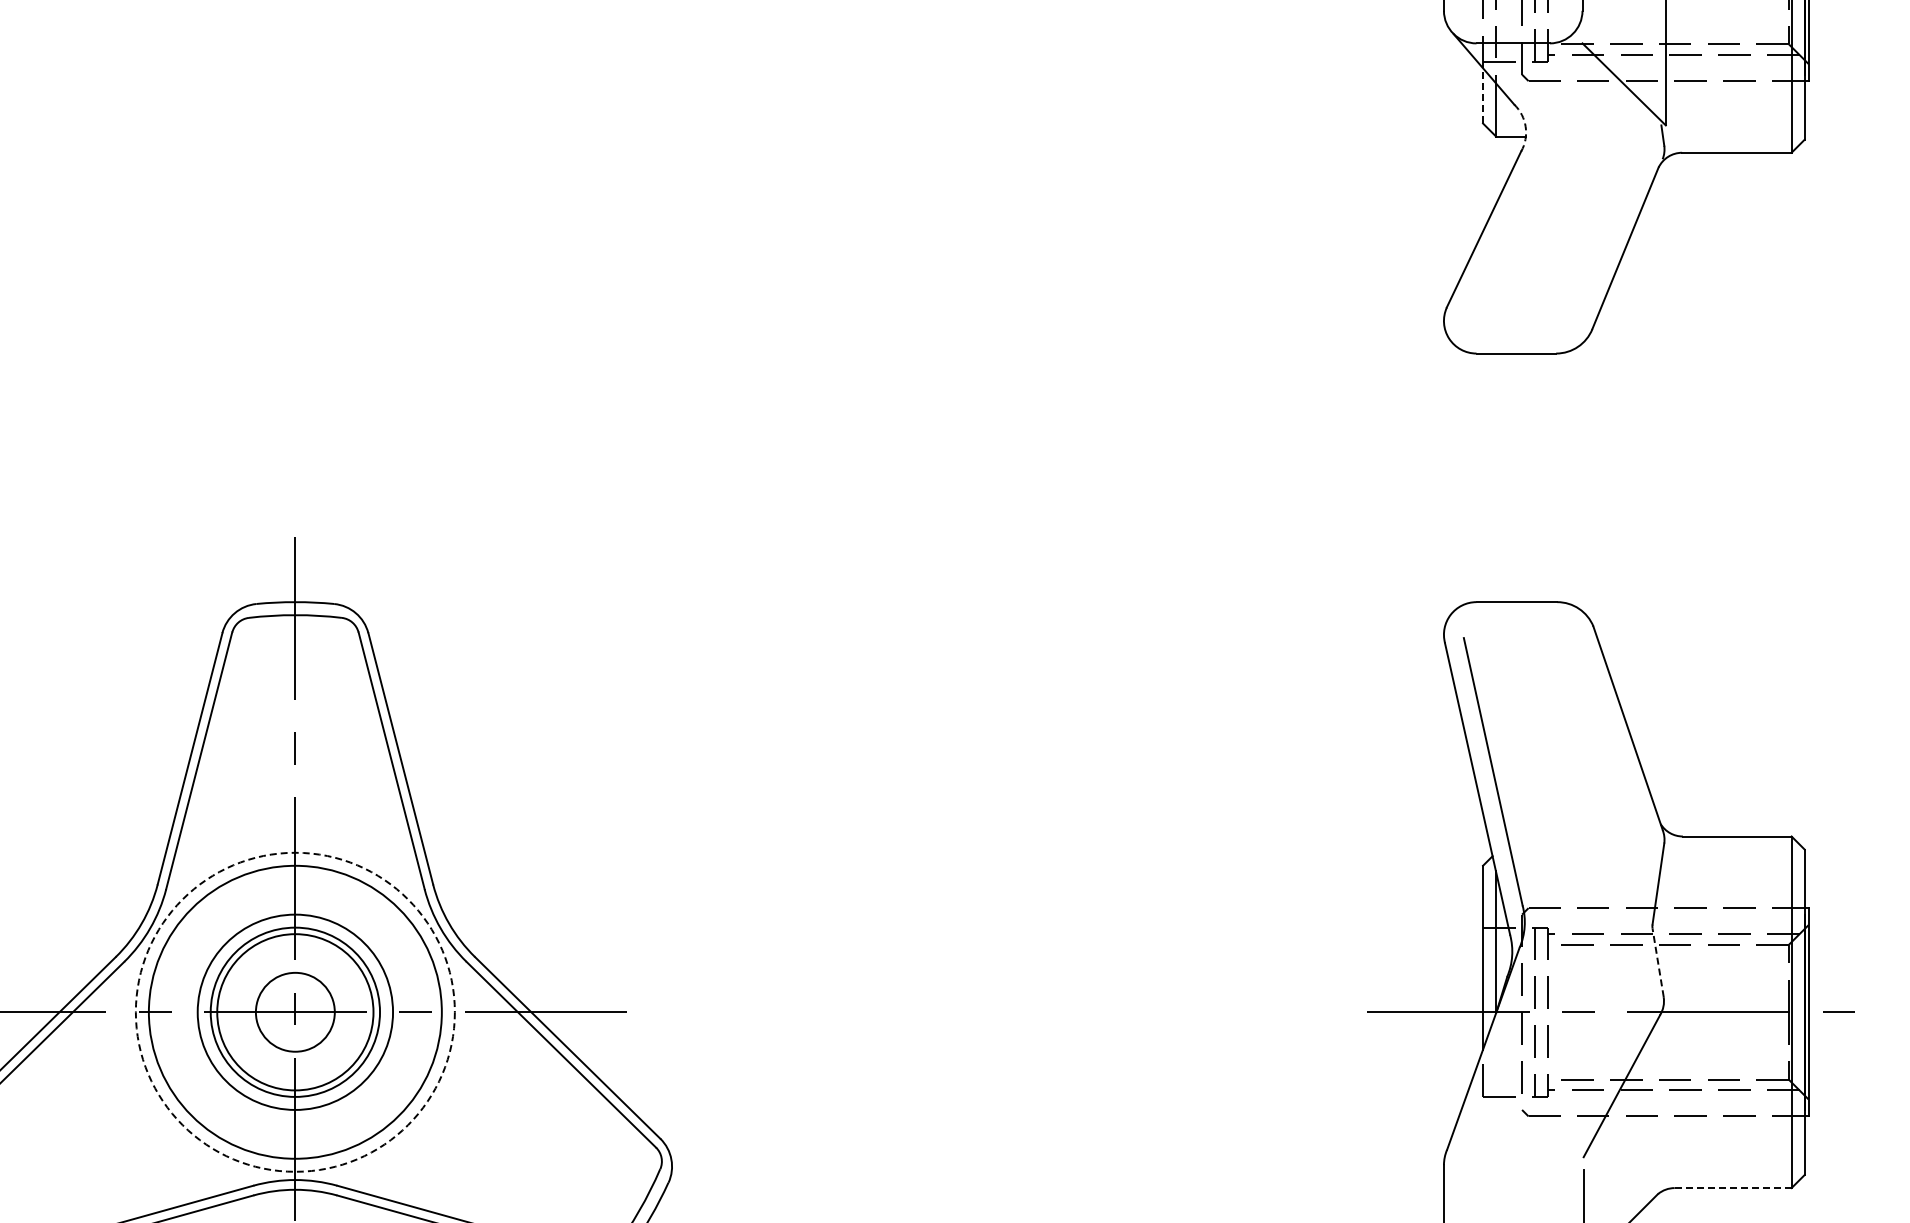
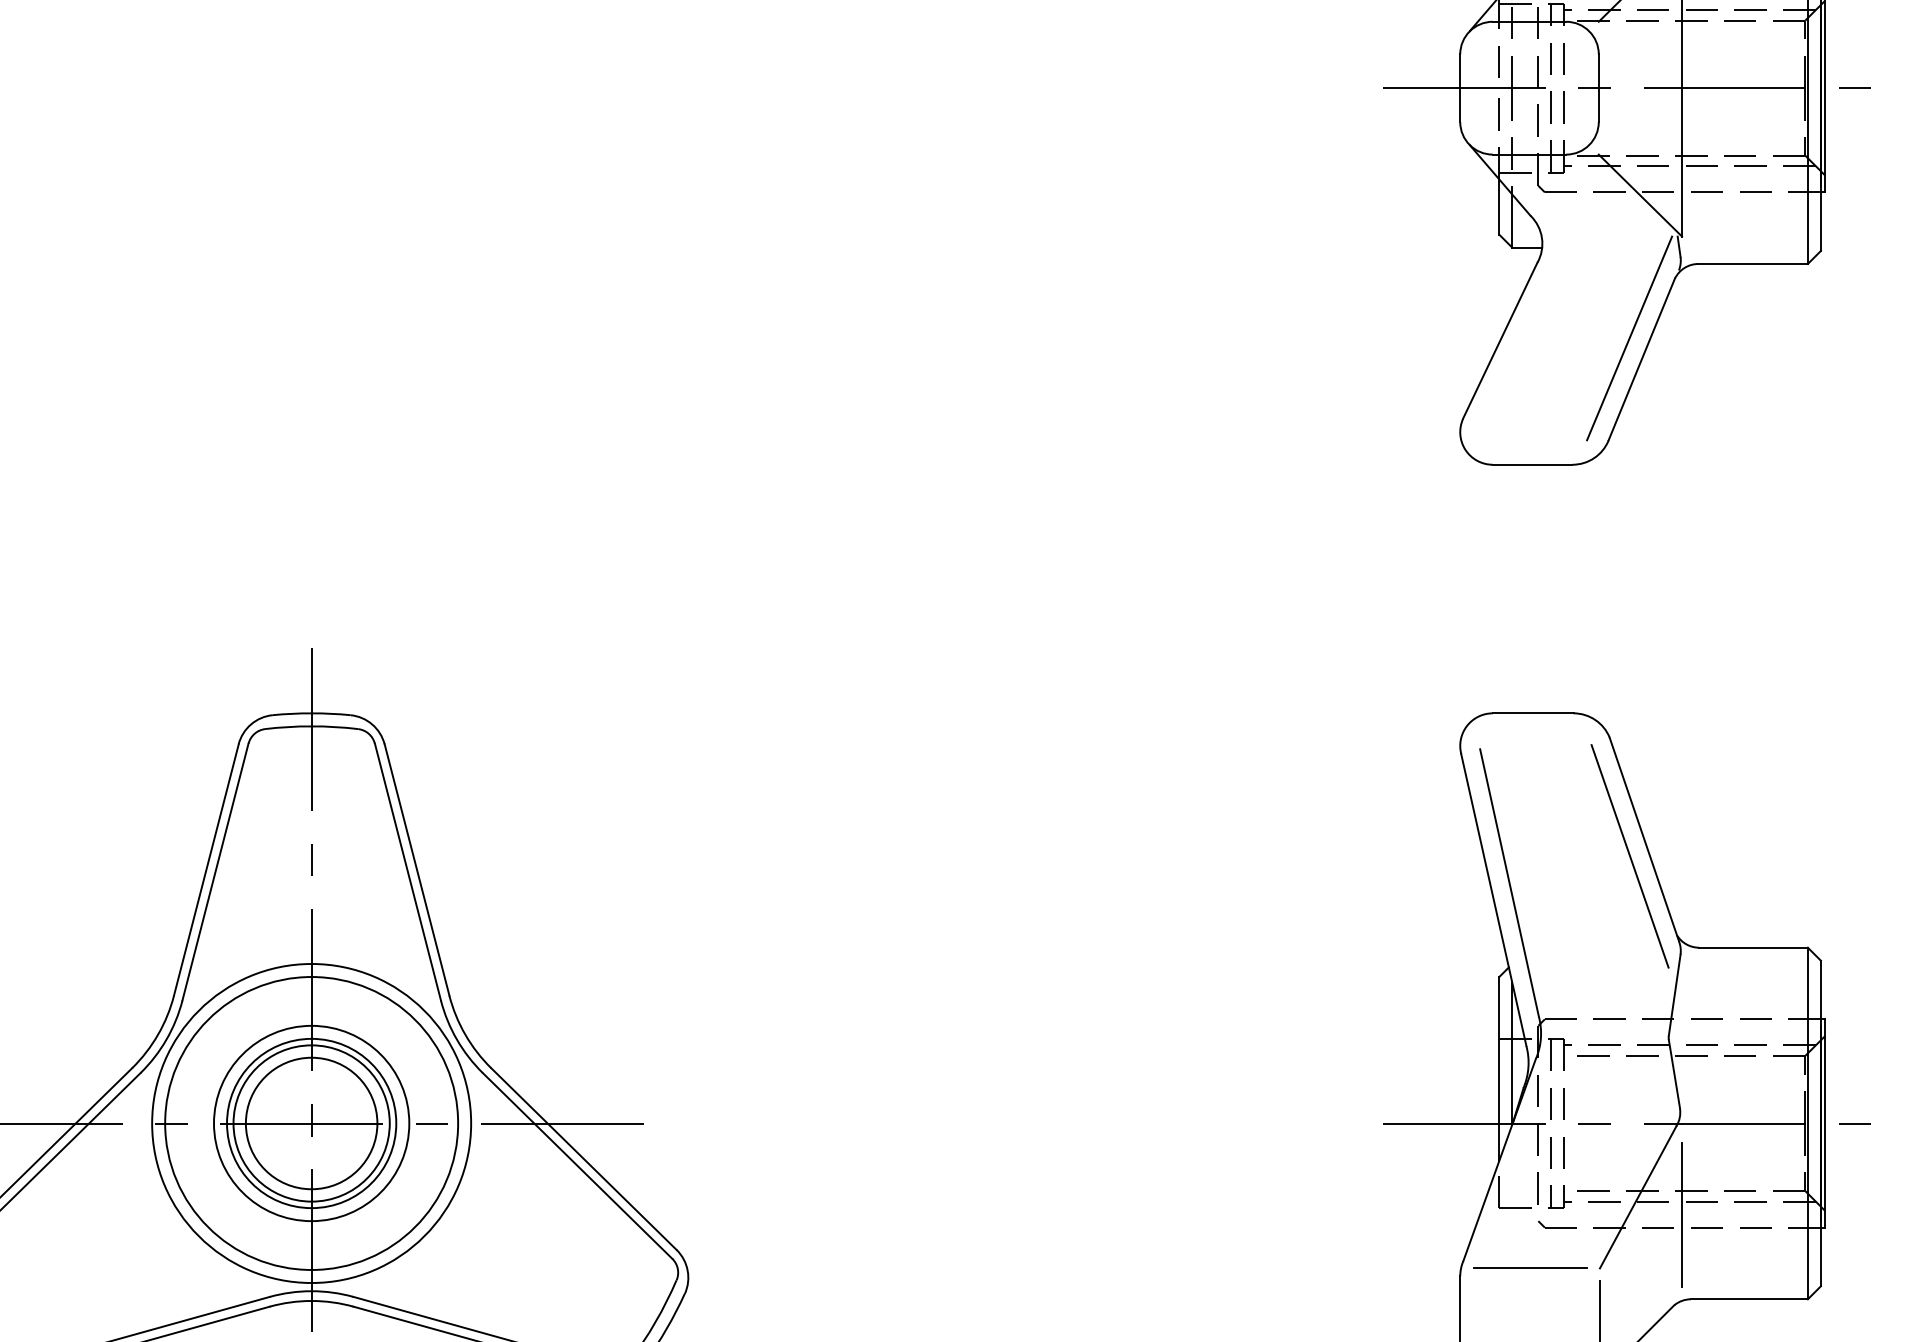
line: (1483, 96) -> (1499, 207), dashed -> solid
arc: (1525, 127) -> (1541, 238), dashed -> solid
line: (1613, 227) -> (1629, 338), added
line: (1613, 745) -> (1629, 856), added
line: (1658, 963) -> (1674, 1074), dashed -> solid
circle: (295, 1012) -> (311, 1123), dashed -> solid
circle: (295, 1012) -> (311, 1123), size x1.67
line: (1665, 1103) -> (1681, 1214), added
line: (1514, 1156) -> (1530, 1267), added
line: (1733, 1188) -> (1749, 1299), dashed -> solid

